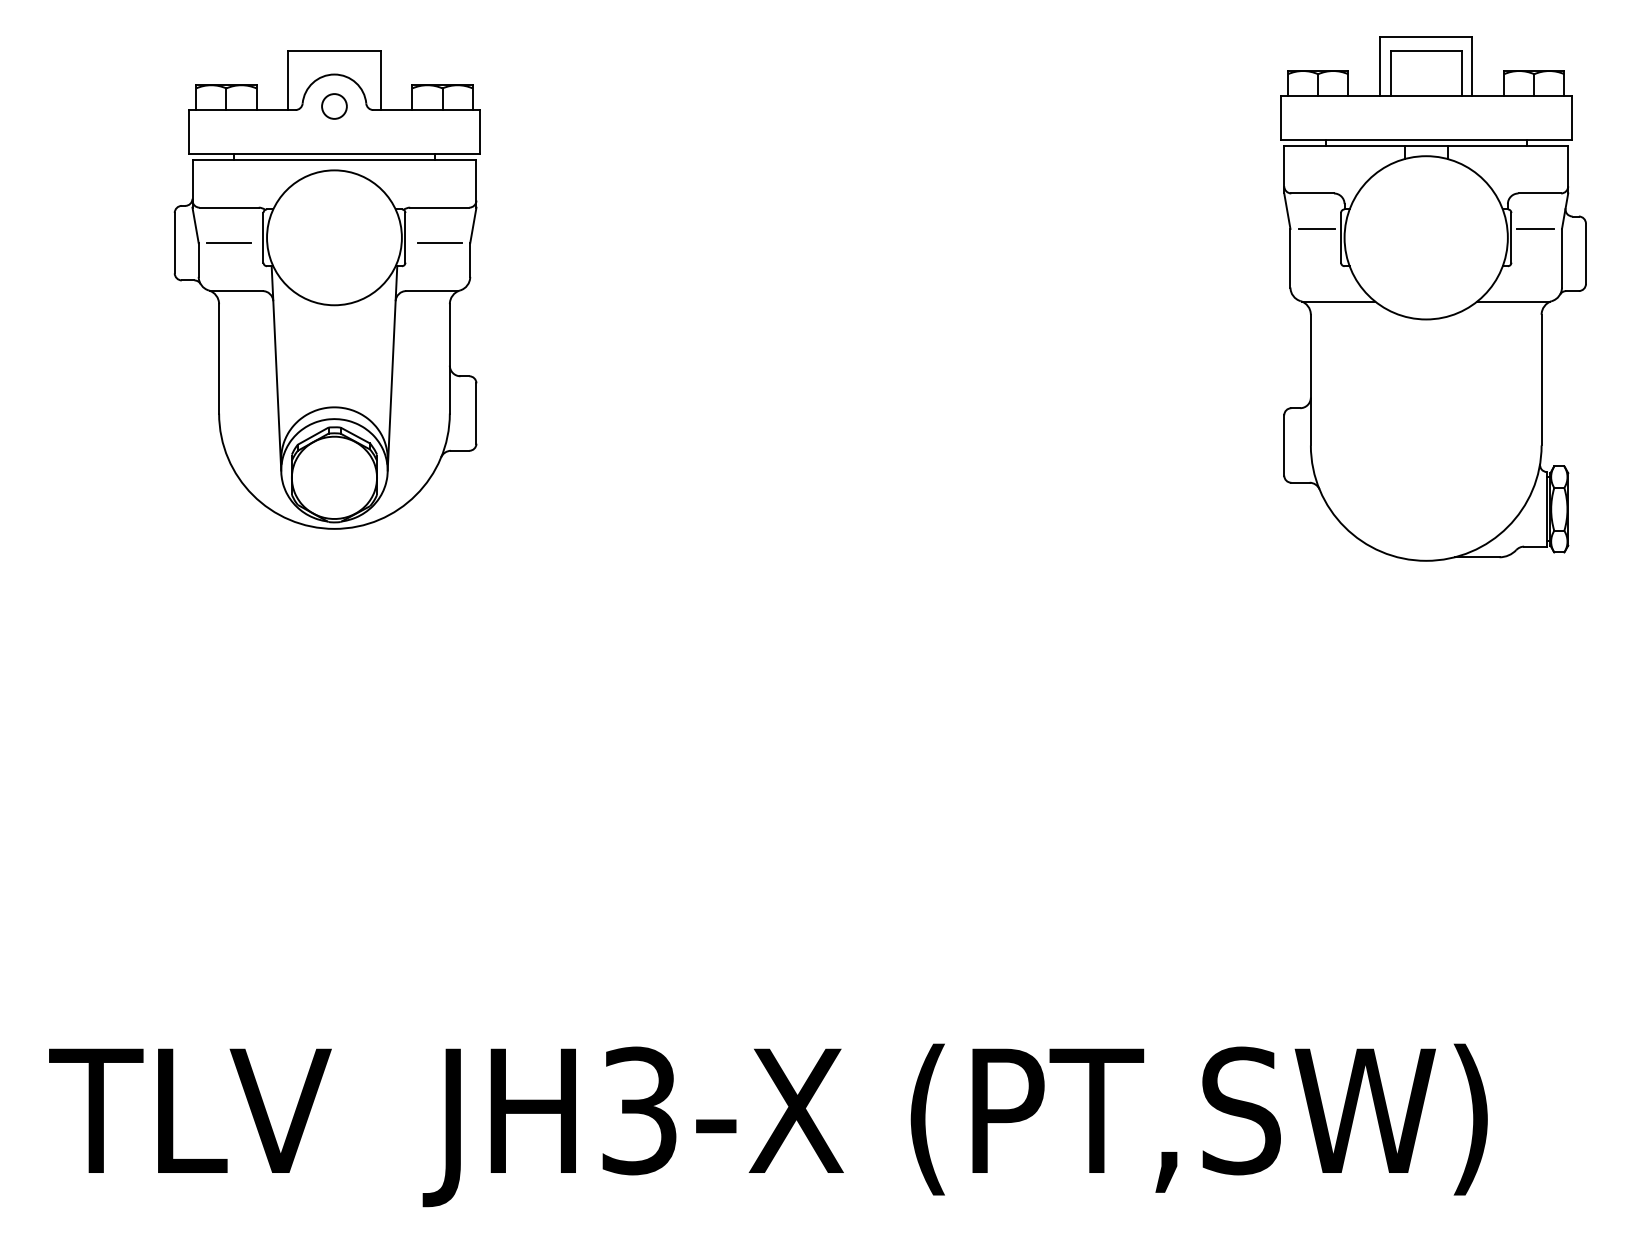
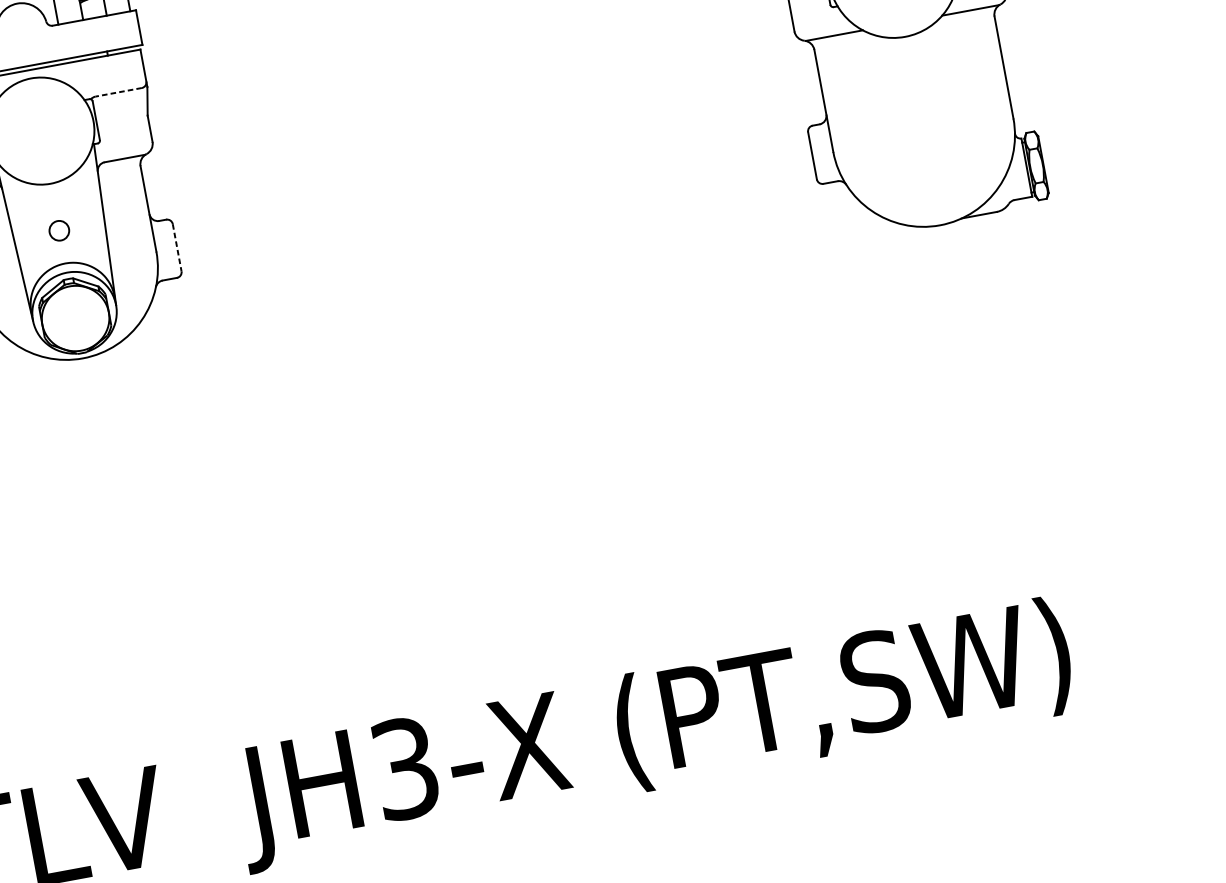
circle: (334, 106) -> (59, 230), moved
line: (439, 207) -> (118, 92), solid -> dashed
line: (439, 243) -> (123, 120), removed
line: (476, 414) -> (177, 248), solid -> dashed

